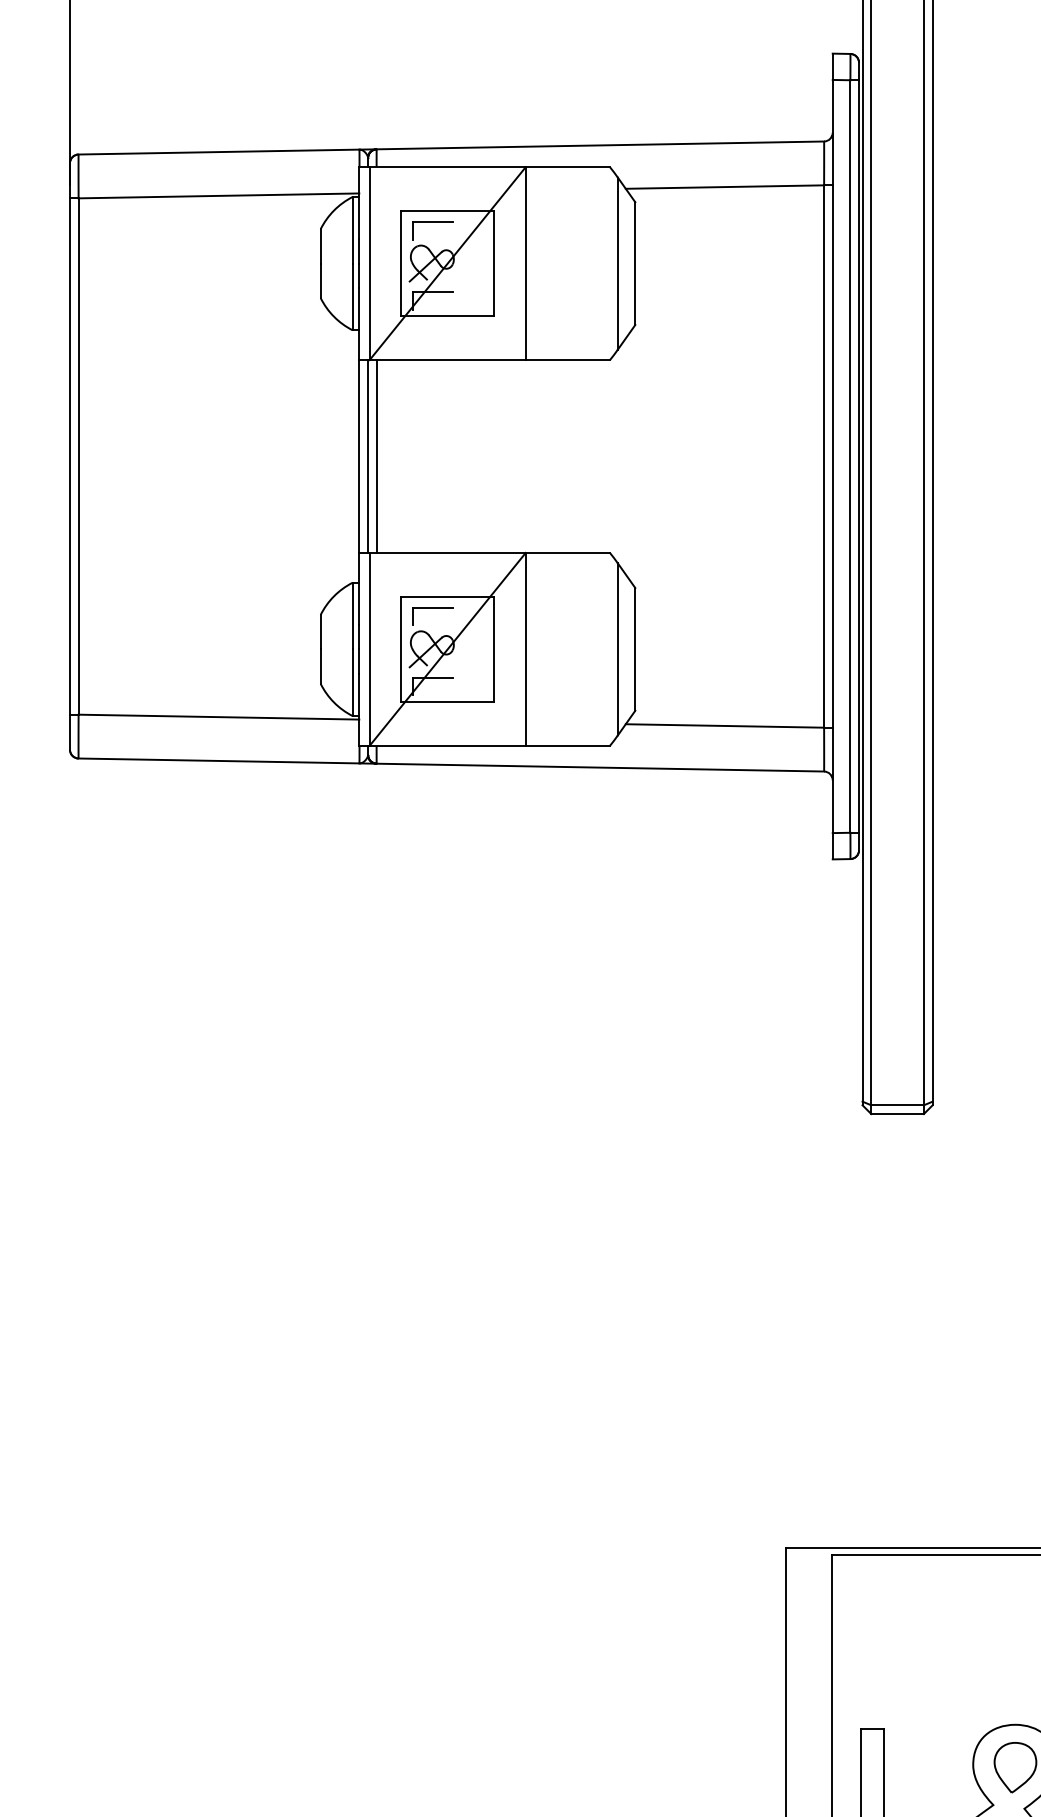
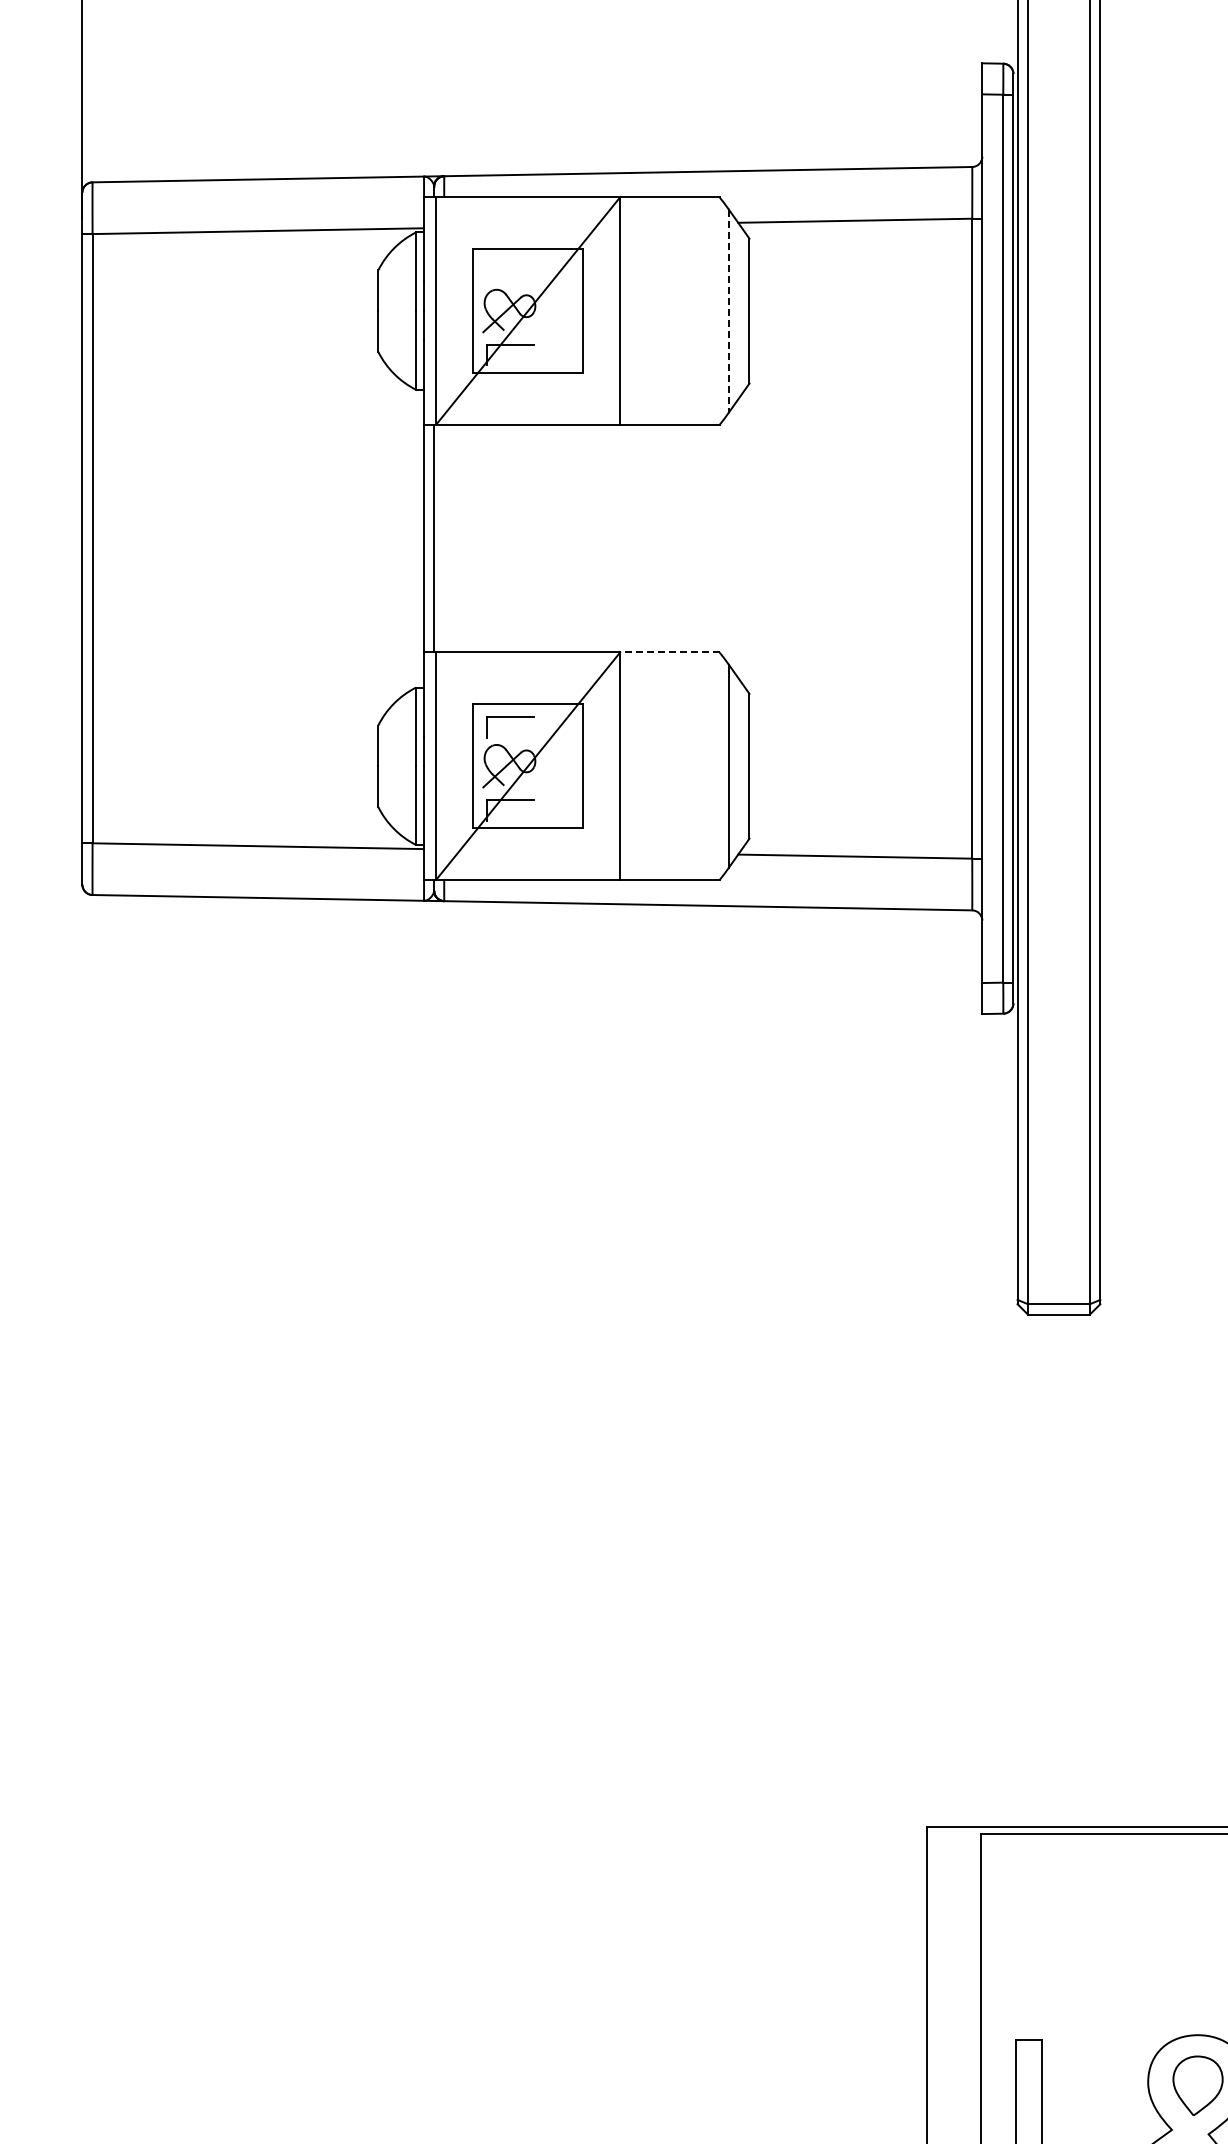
part: (432, 222) -> (510, 262), removed
line: (617, 263) -> (728, 311), solid -> dashed
line: (376, 456) -> (444, 538), removed
line: (567, 552) -> (669, 652), solid -> dashed

